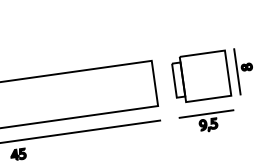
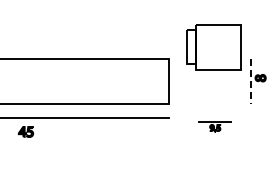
line: (237, 72) -> (250, 81), solid -> dashed
part: (200, 77) -> (213, 47), moved
part: (207, 122) -> (214, 126), size x0.6

